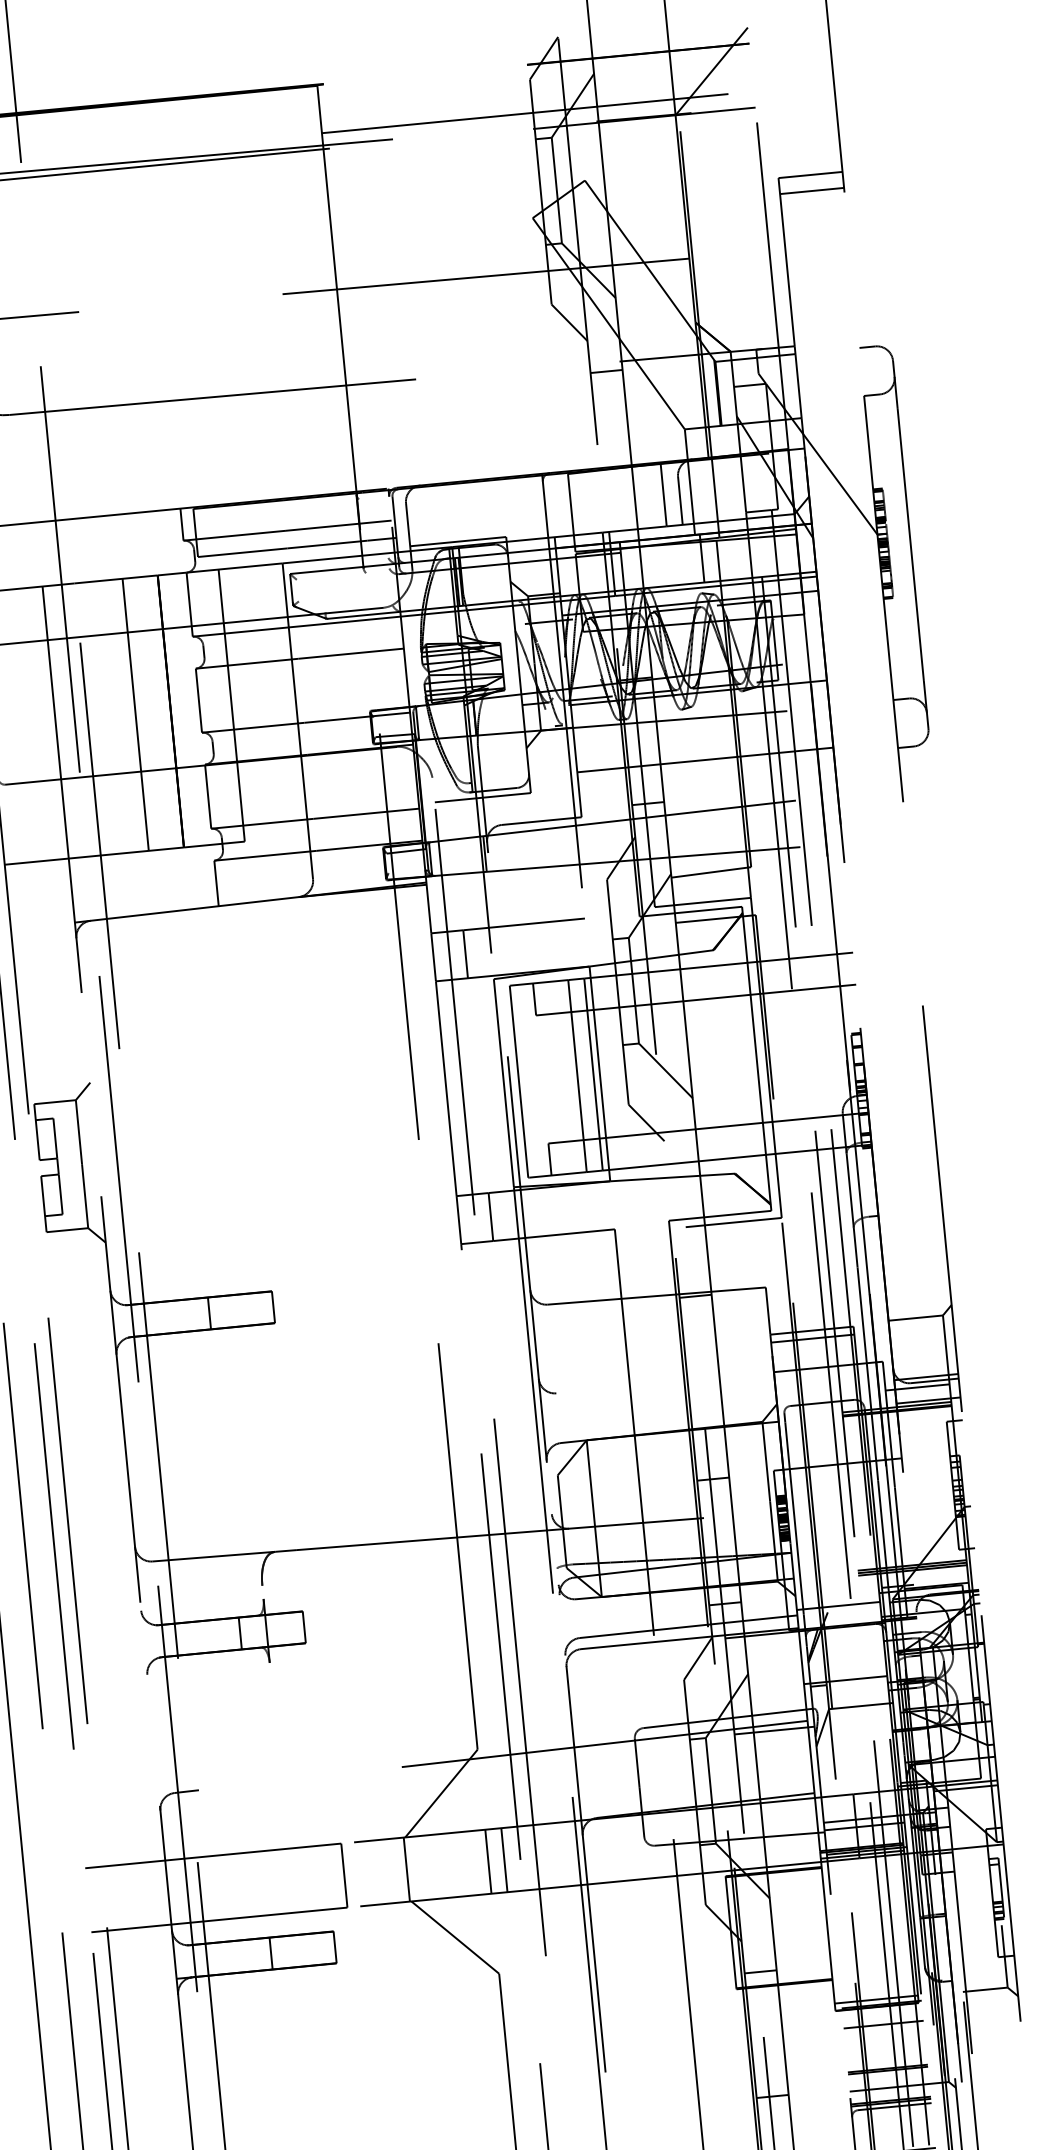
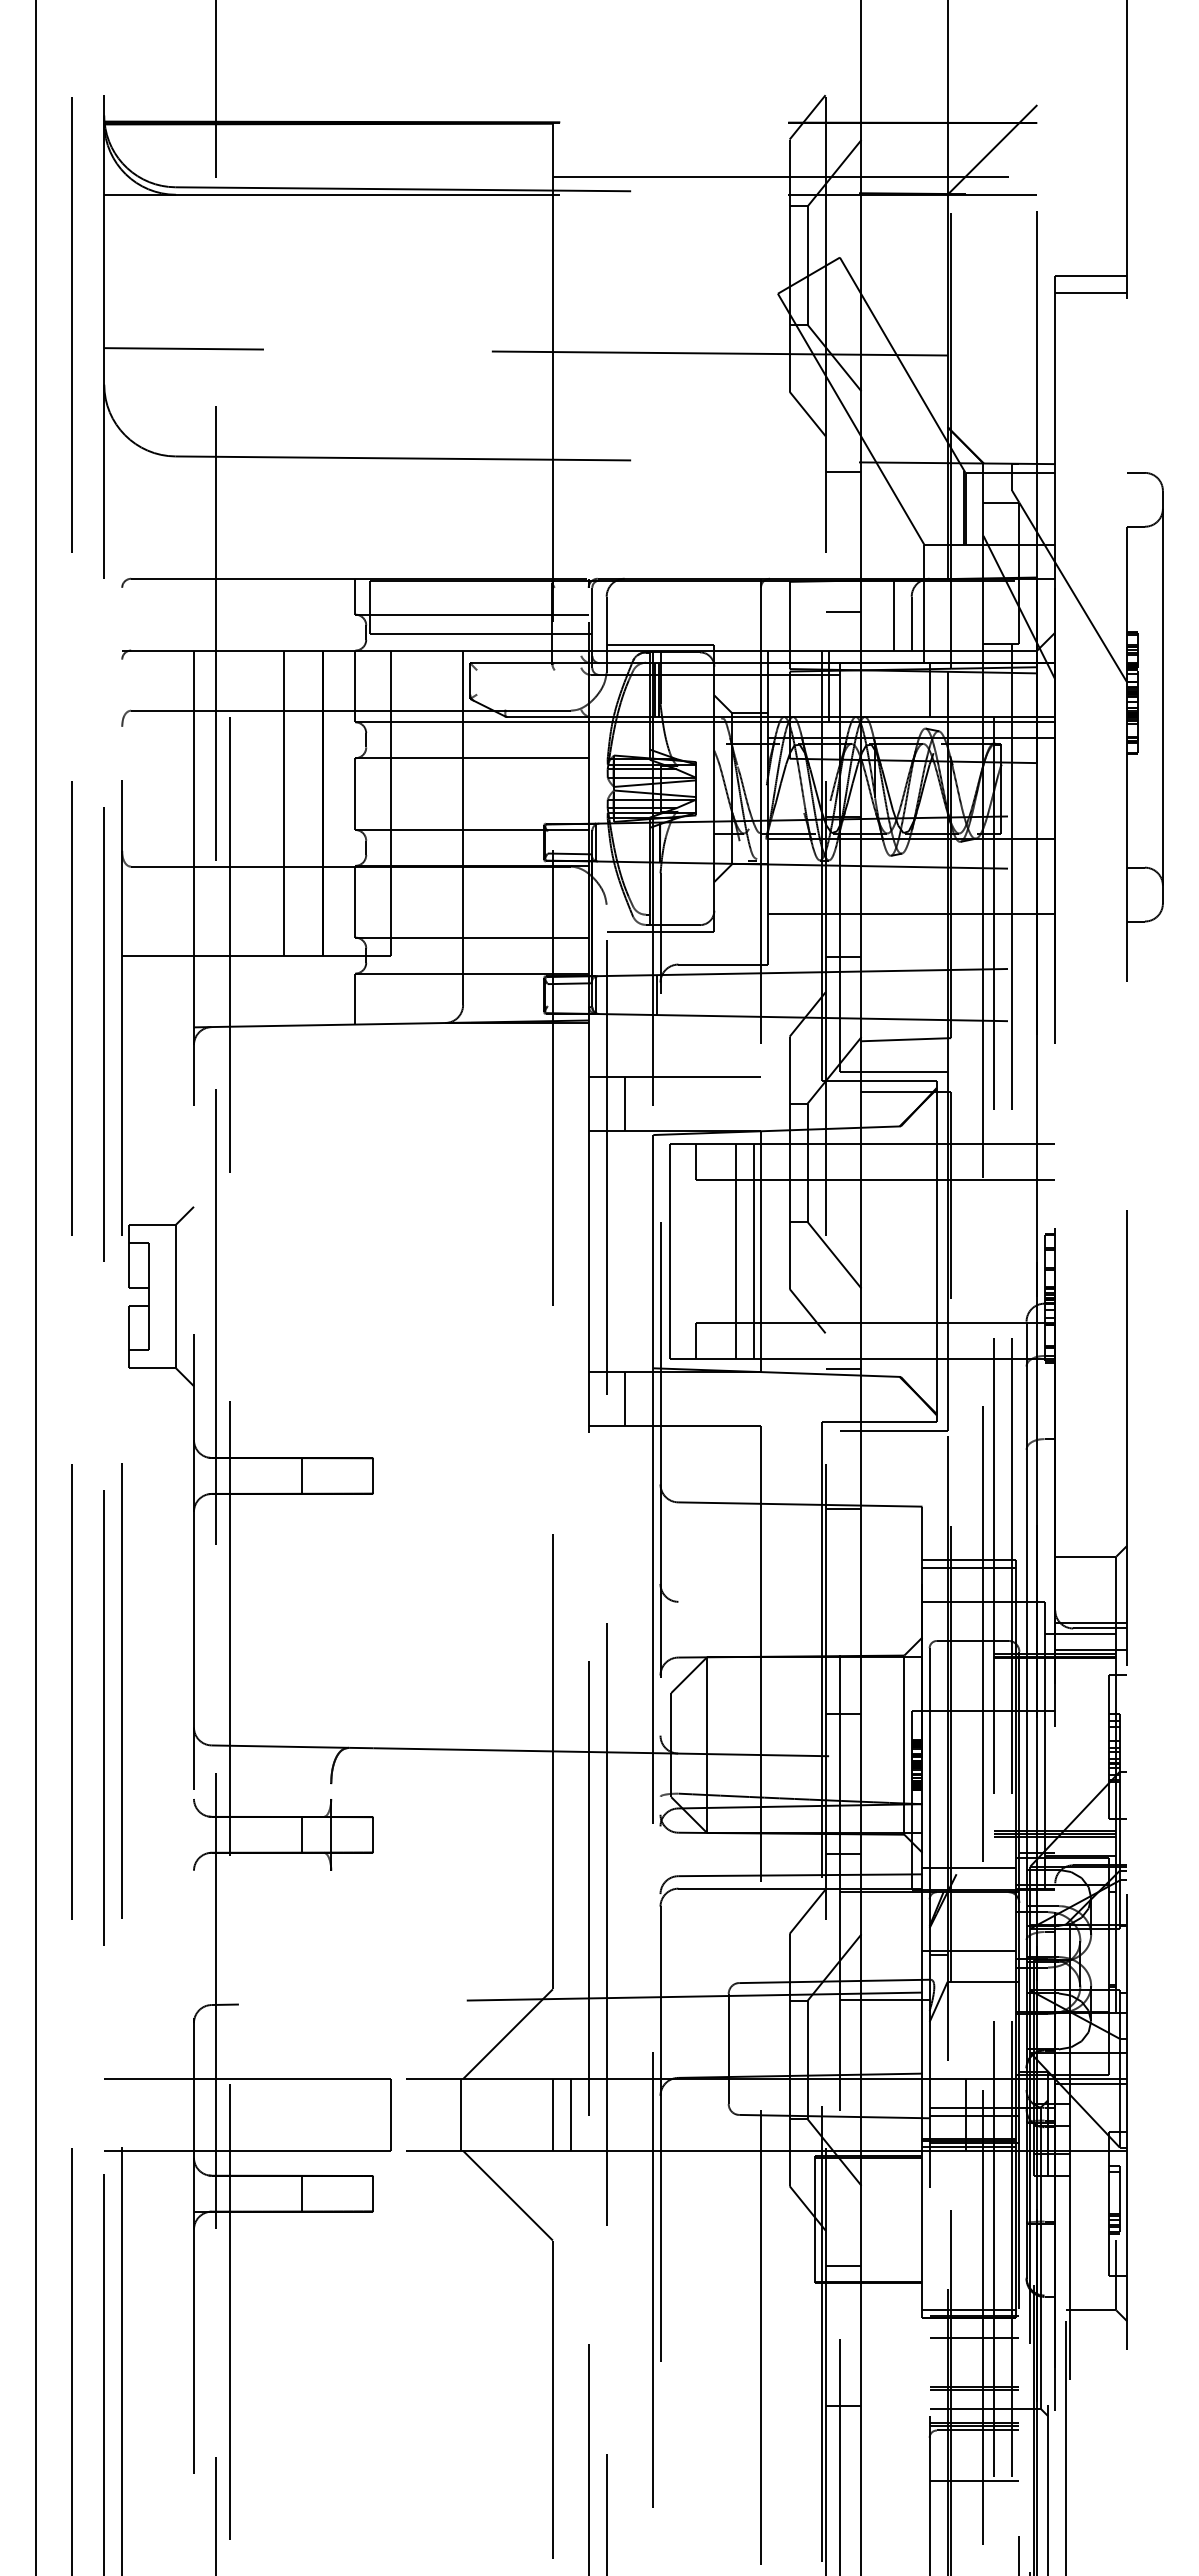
line: (618, 495) -> (843, 611), added
line: (683, 1171) -> (843, 1369), added

